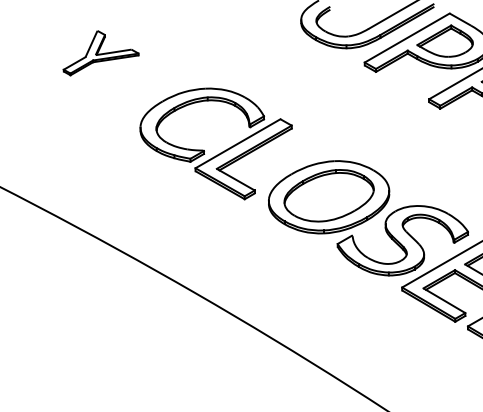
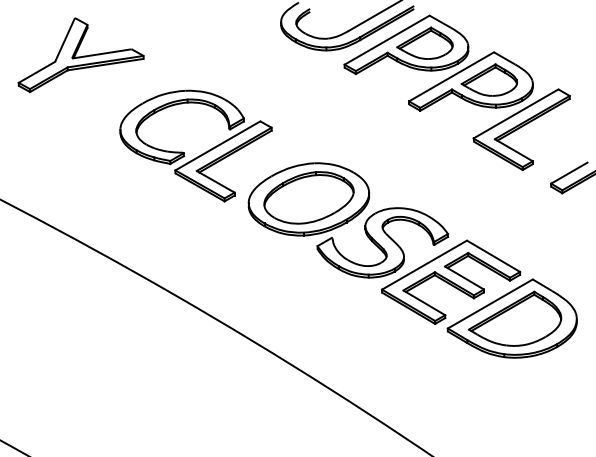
part: (100, 53) -> (80, 55), size x1.67

